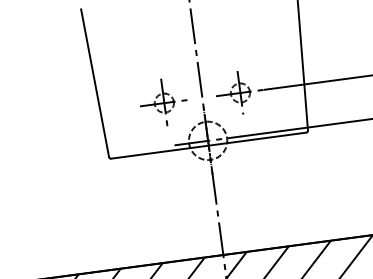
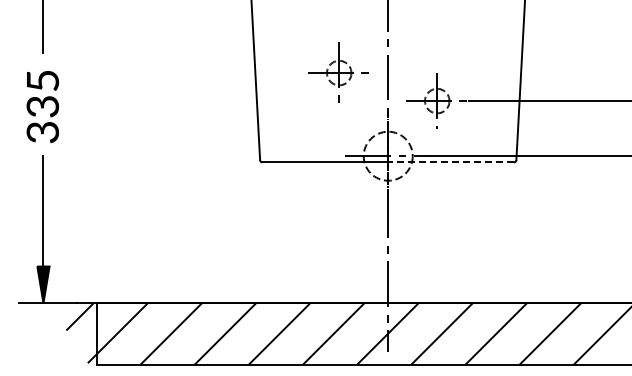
part: (163, 102) -> (338, 72), moved
line: (257, 139) -> (451, 162), solid -> dashed

